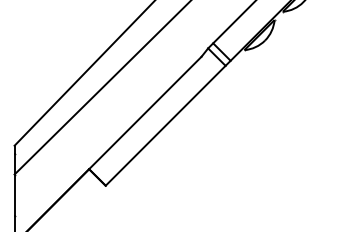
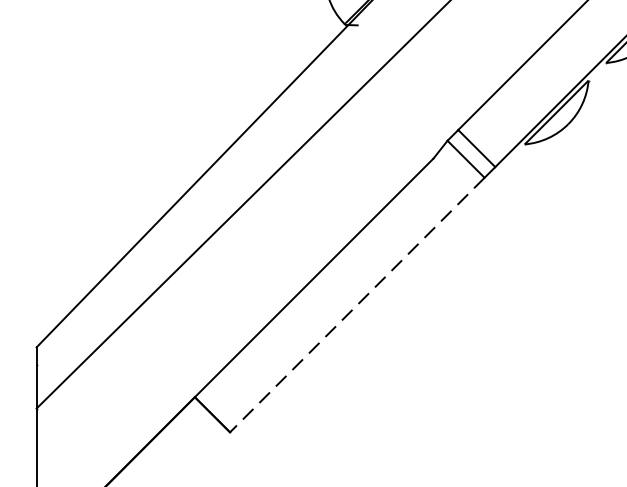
line: (165, 125) -> (356, 304), solid -> dashed

